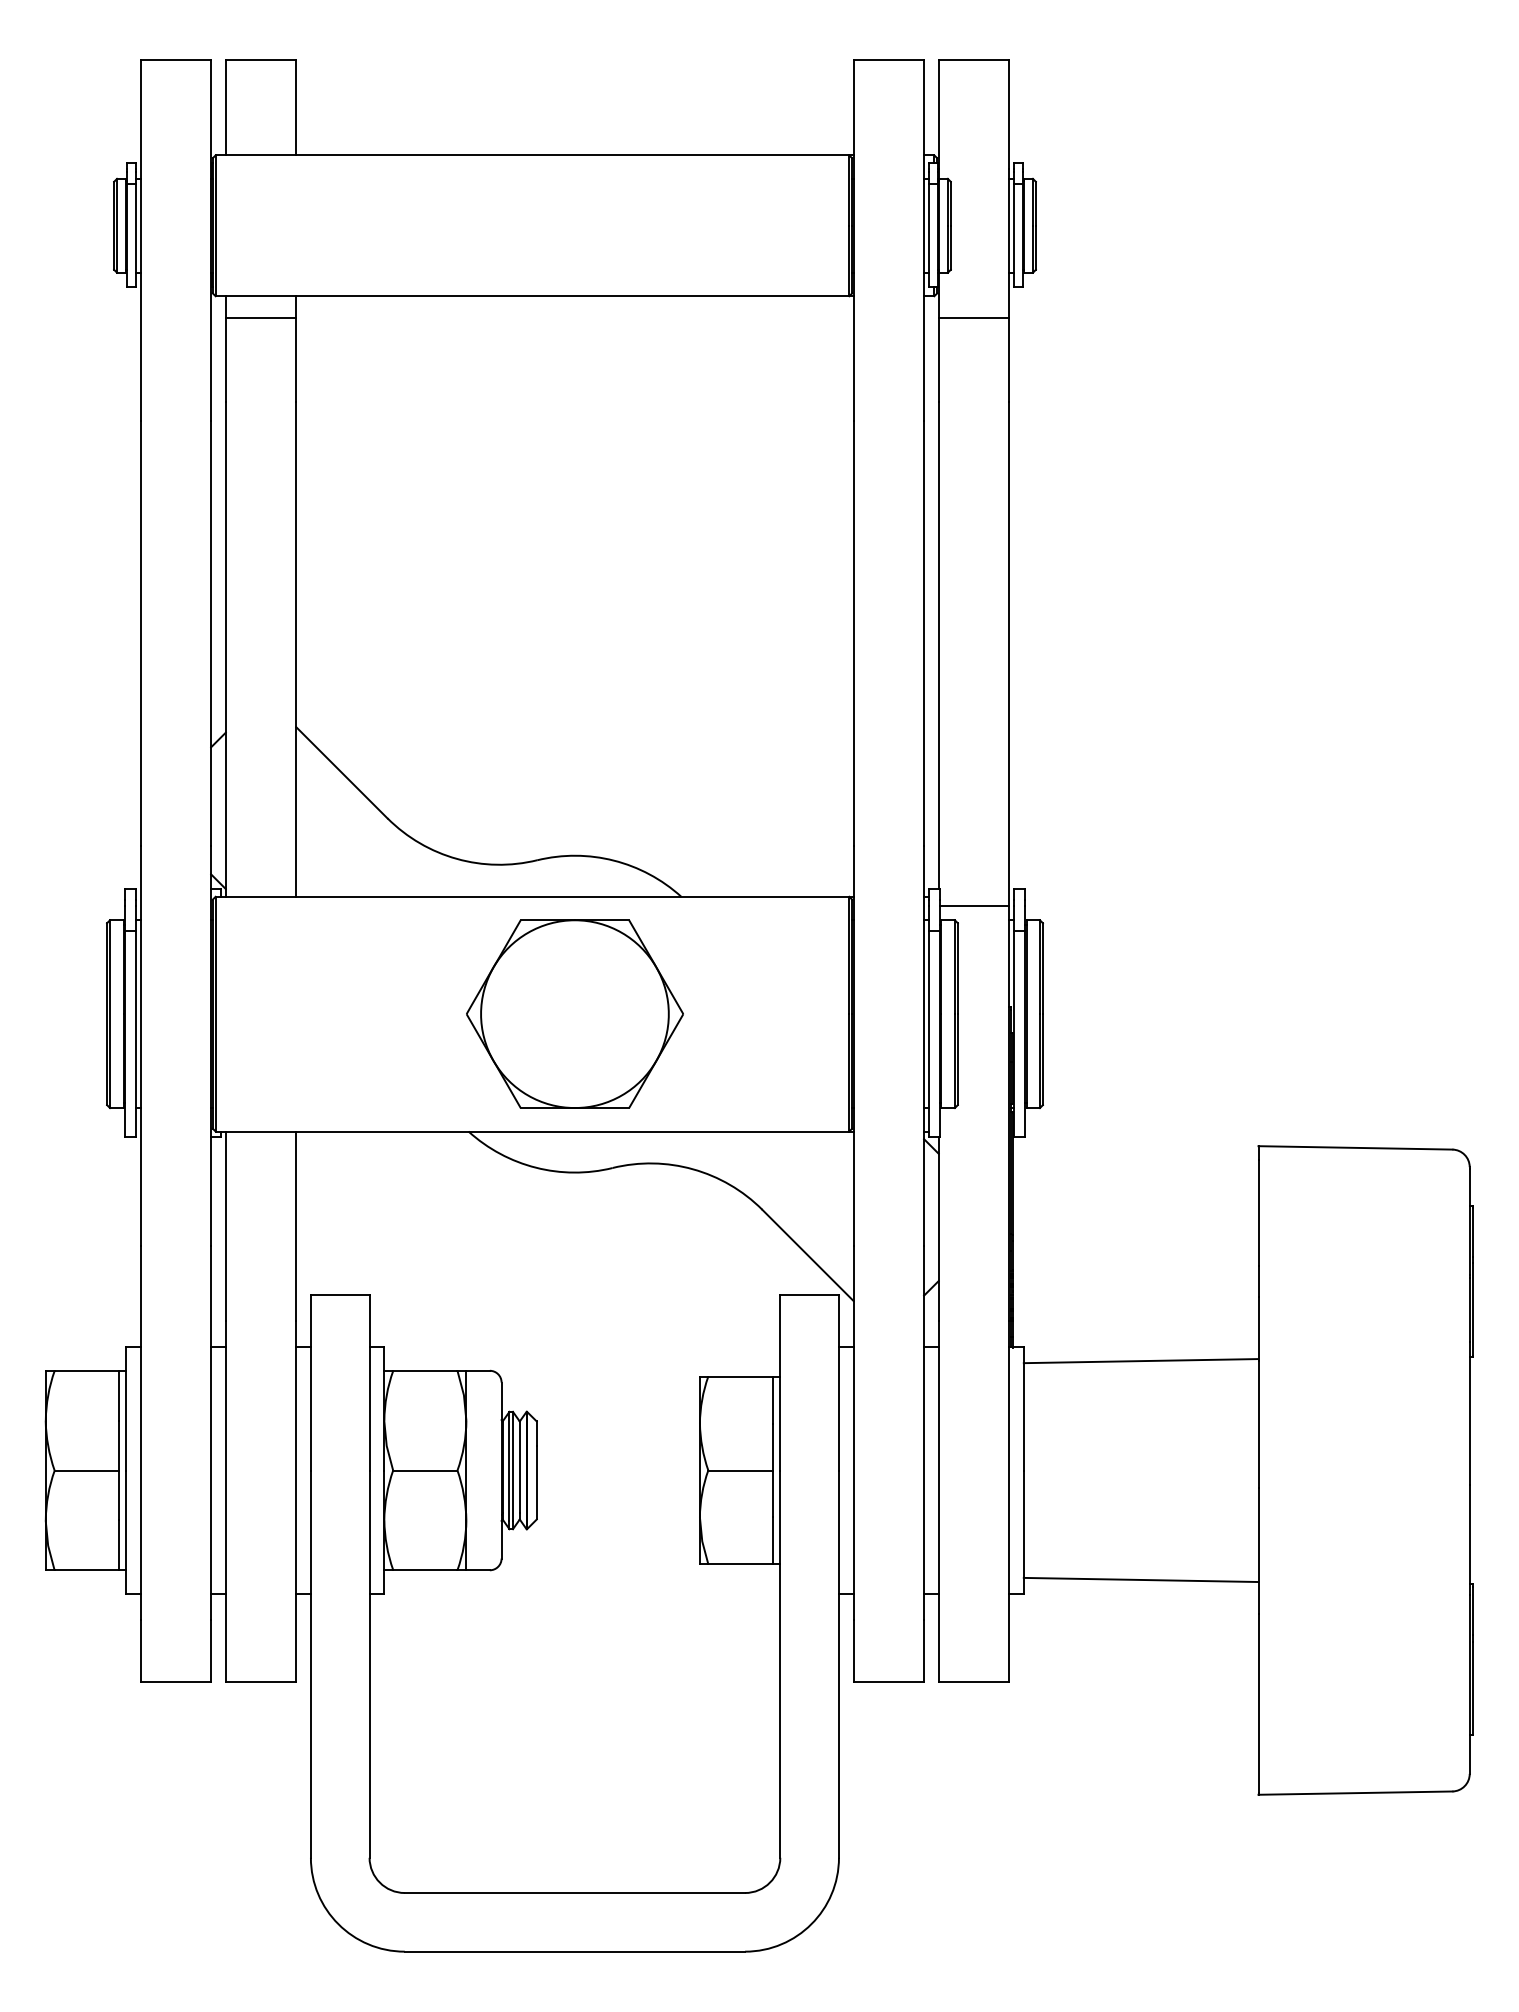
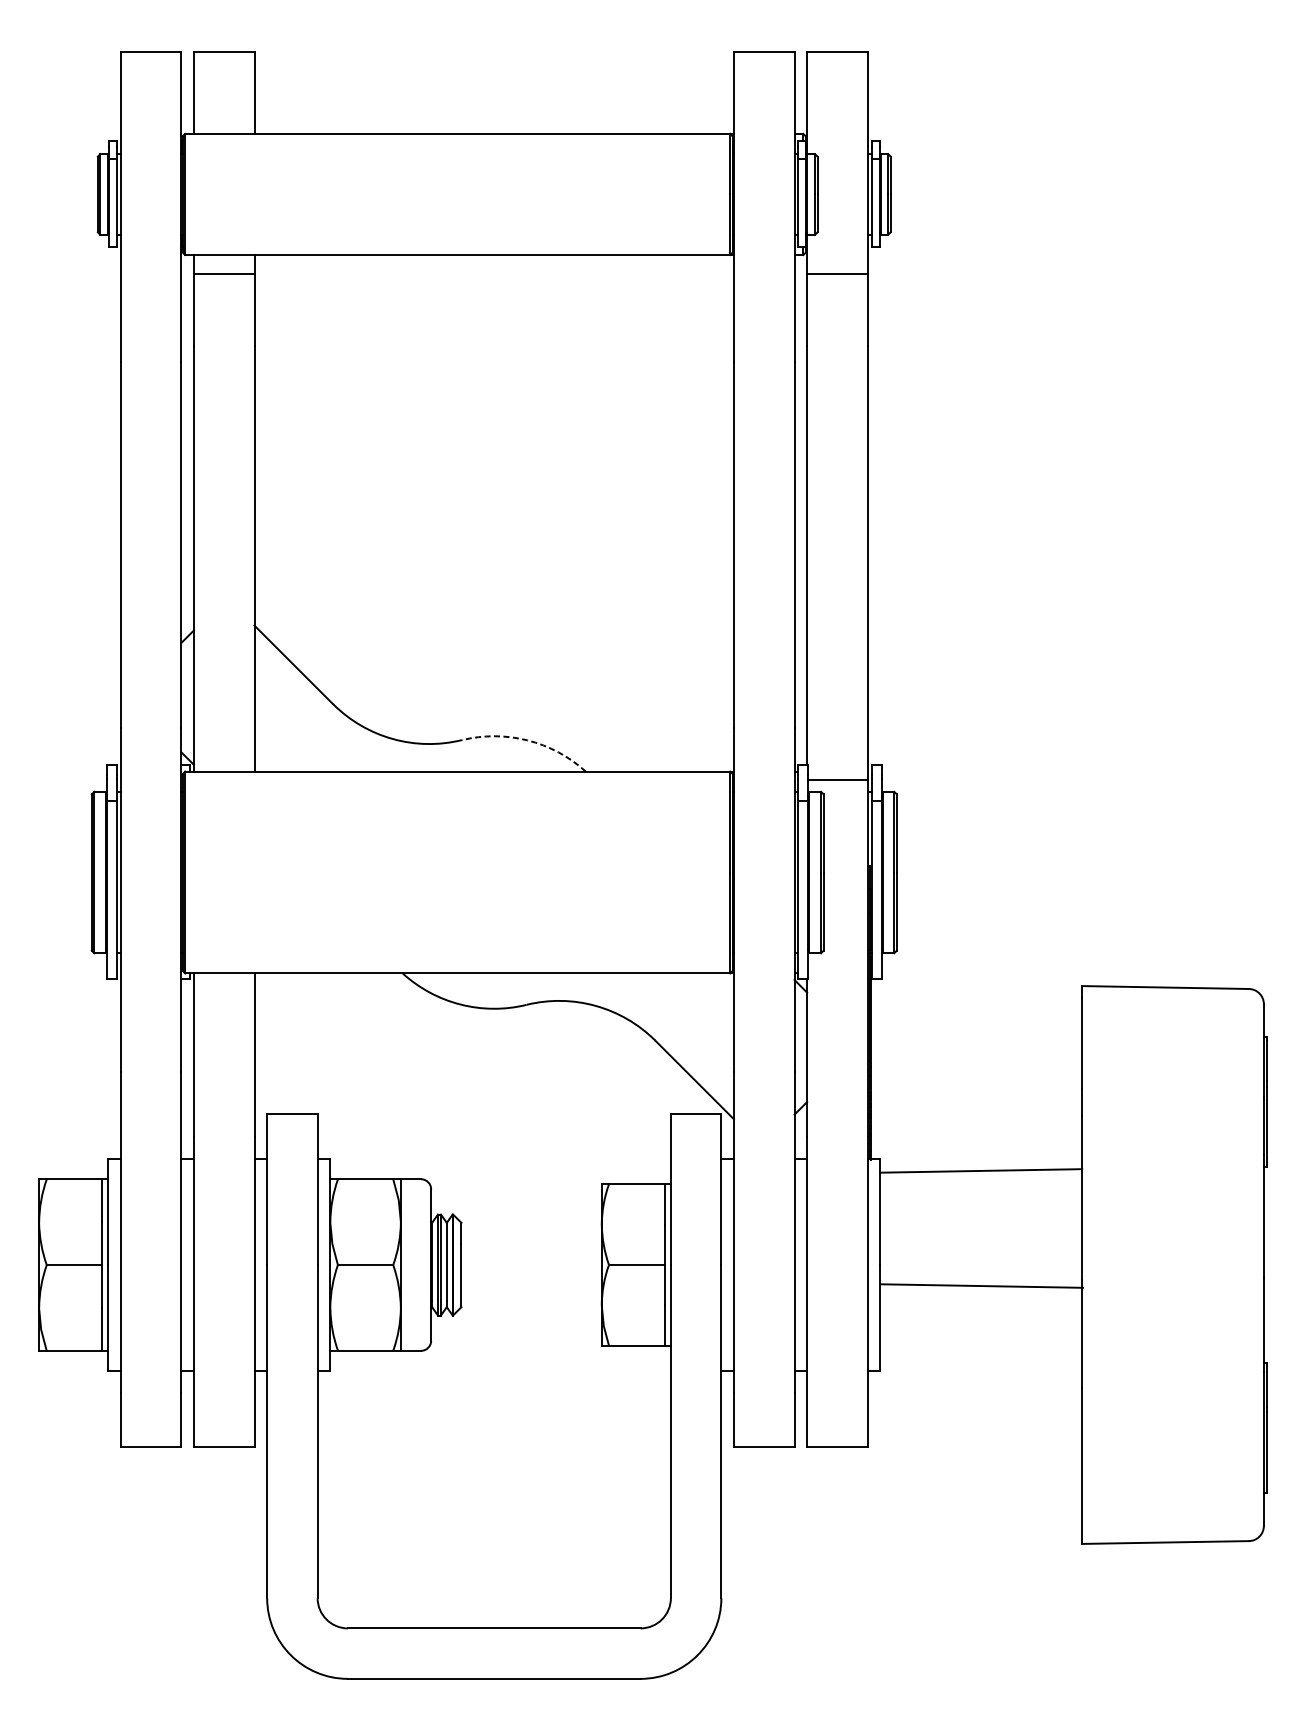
arc: (613, 860) -> (527, 740), solid -> dashed
part: (574, 1013) -> (493, 871), removed
line: (1140, 1579) -> (981, 1285), moved

